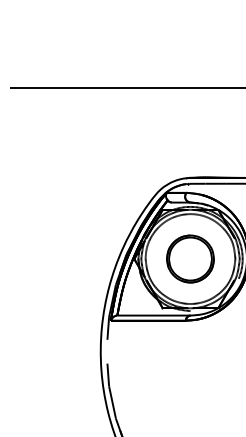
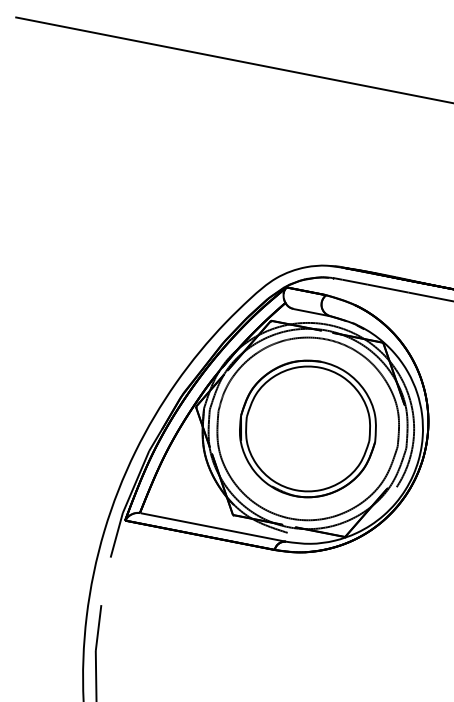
part: (190, 258) -> (308, 427), size x1.43

